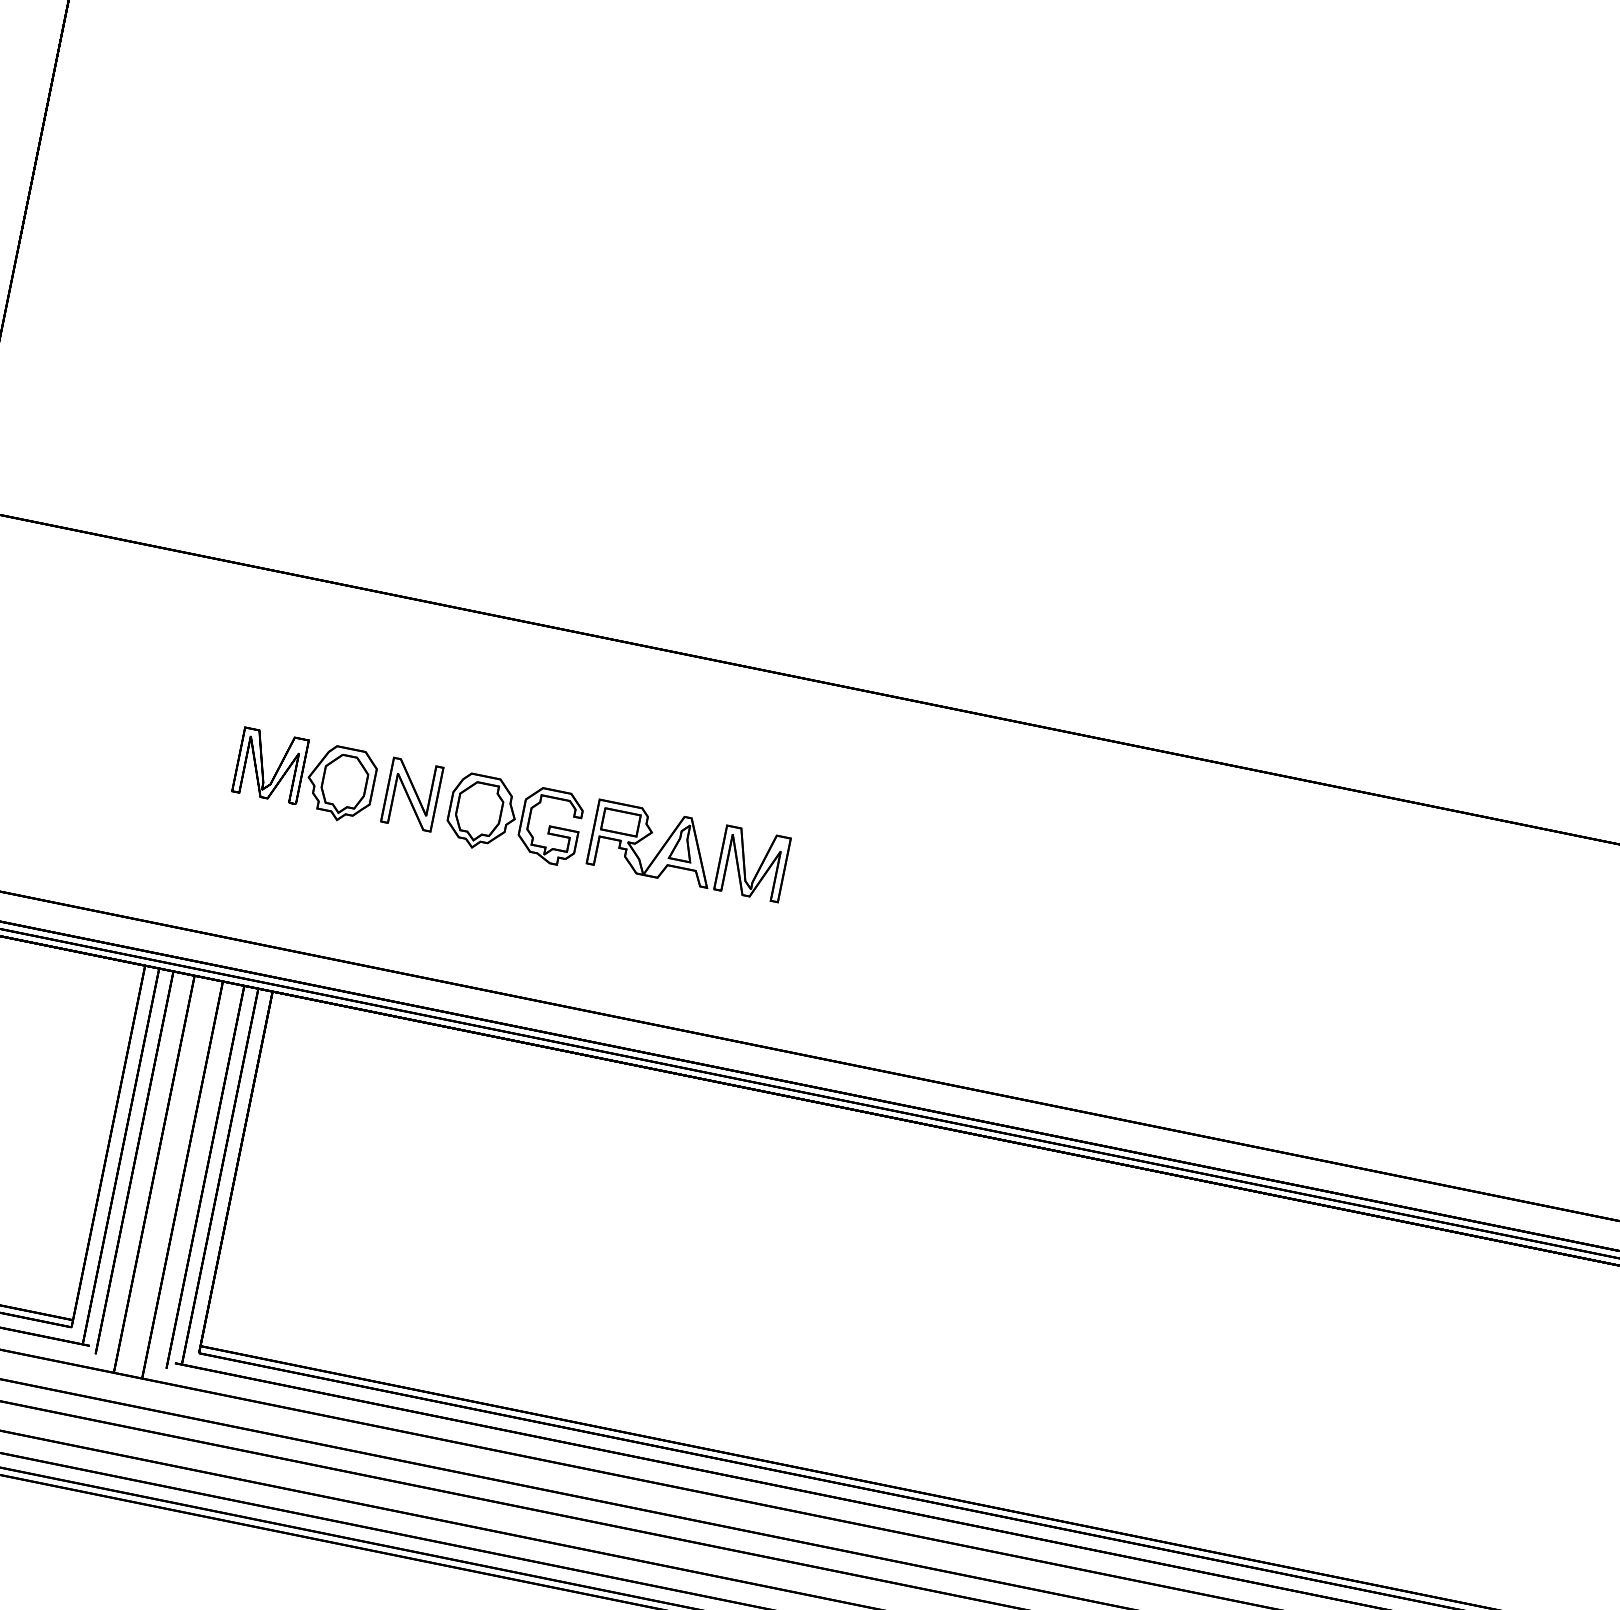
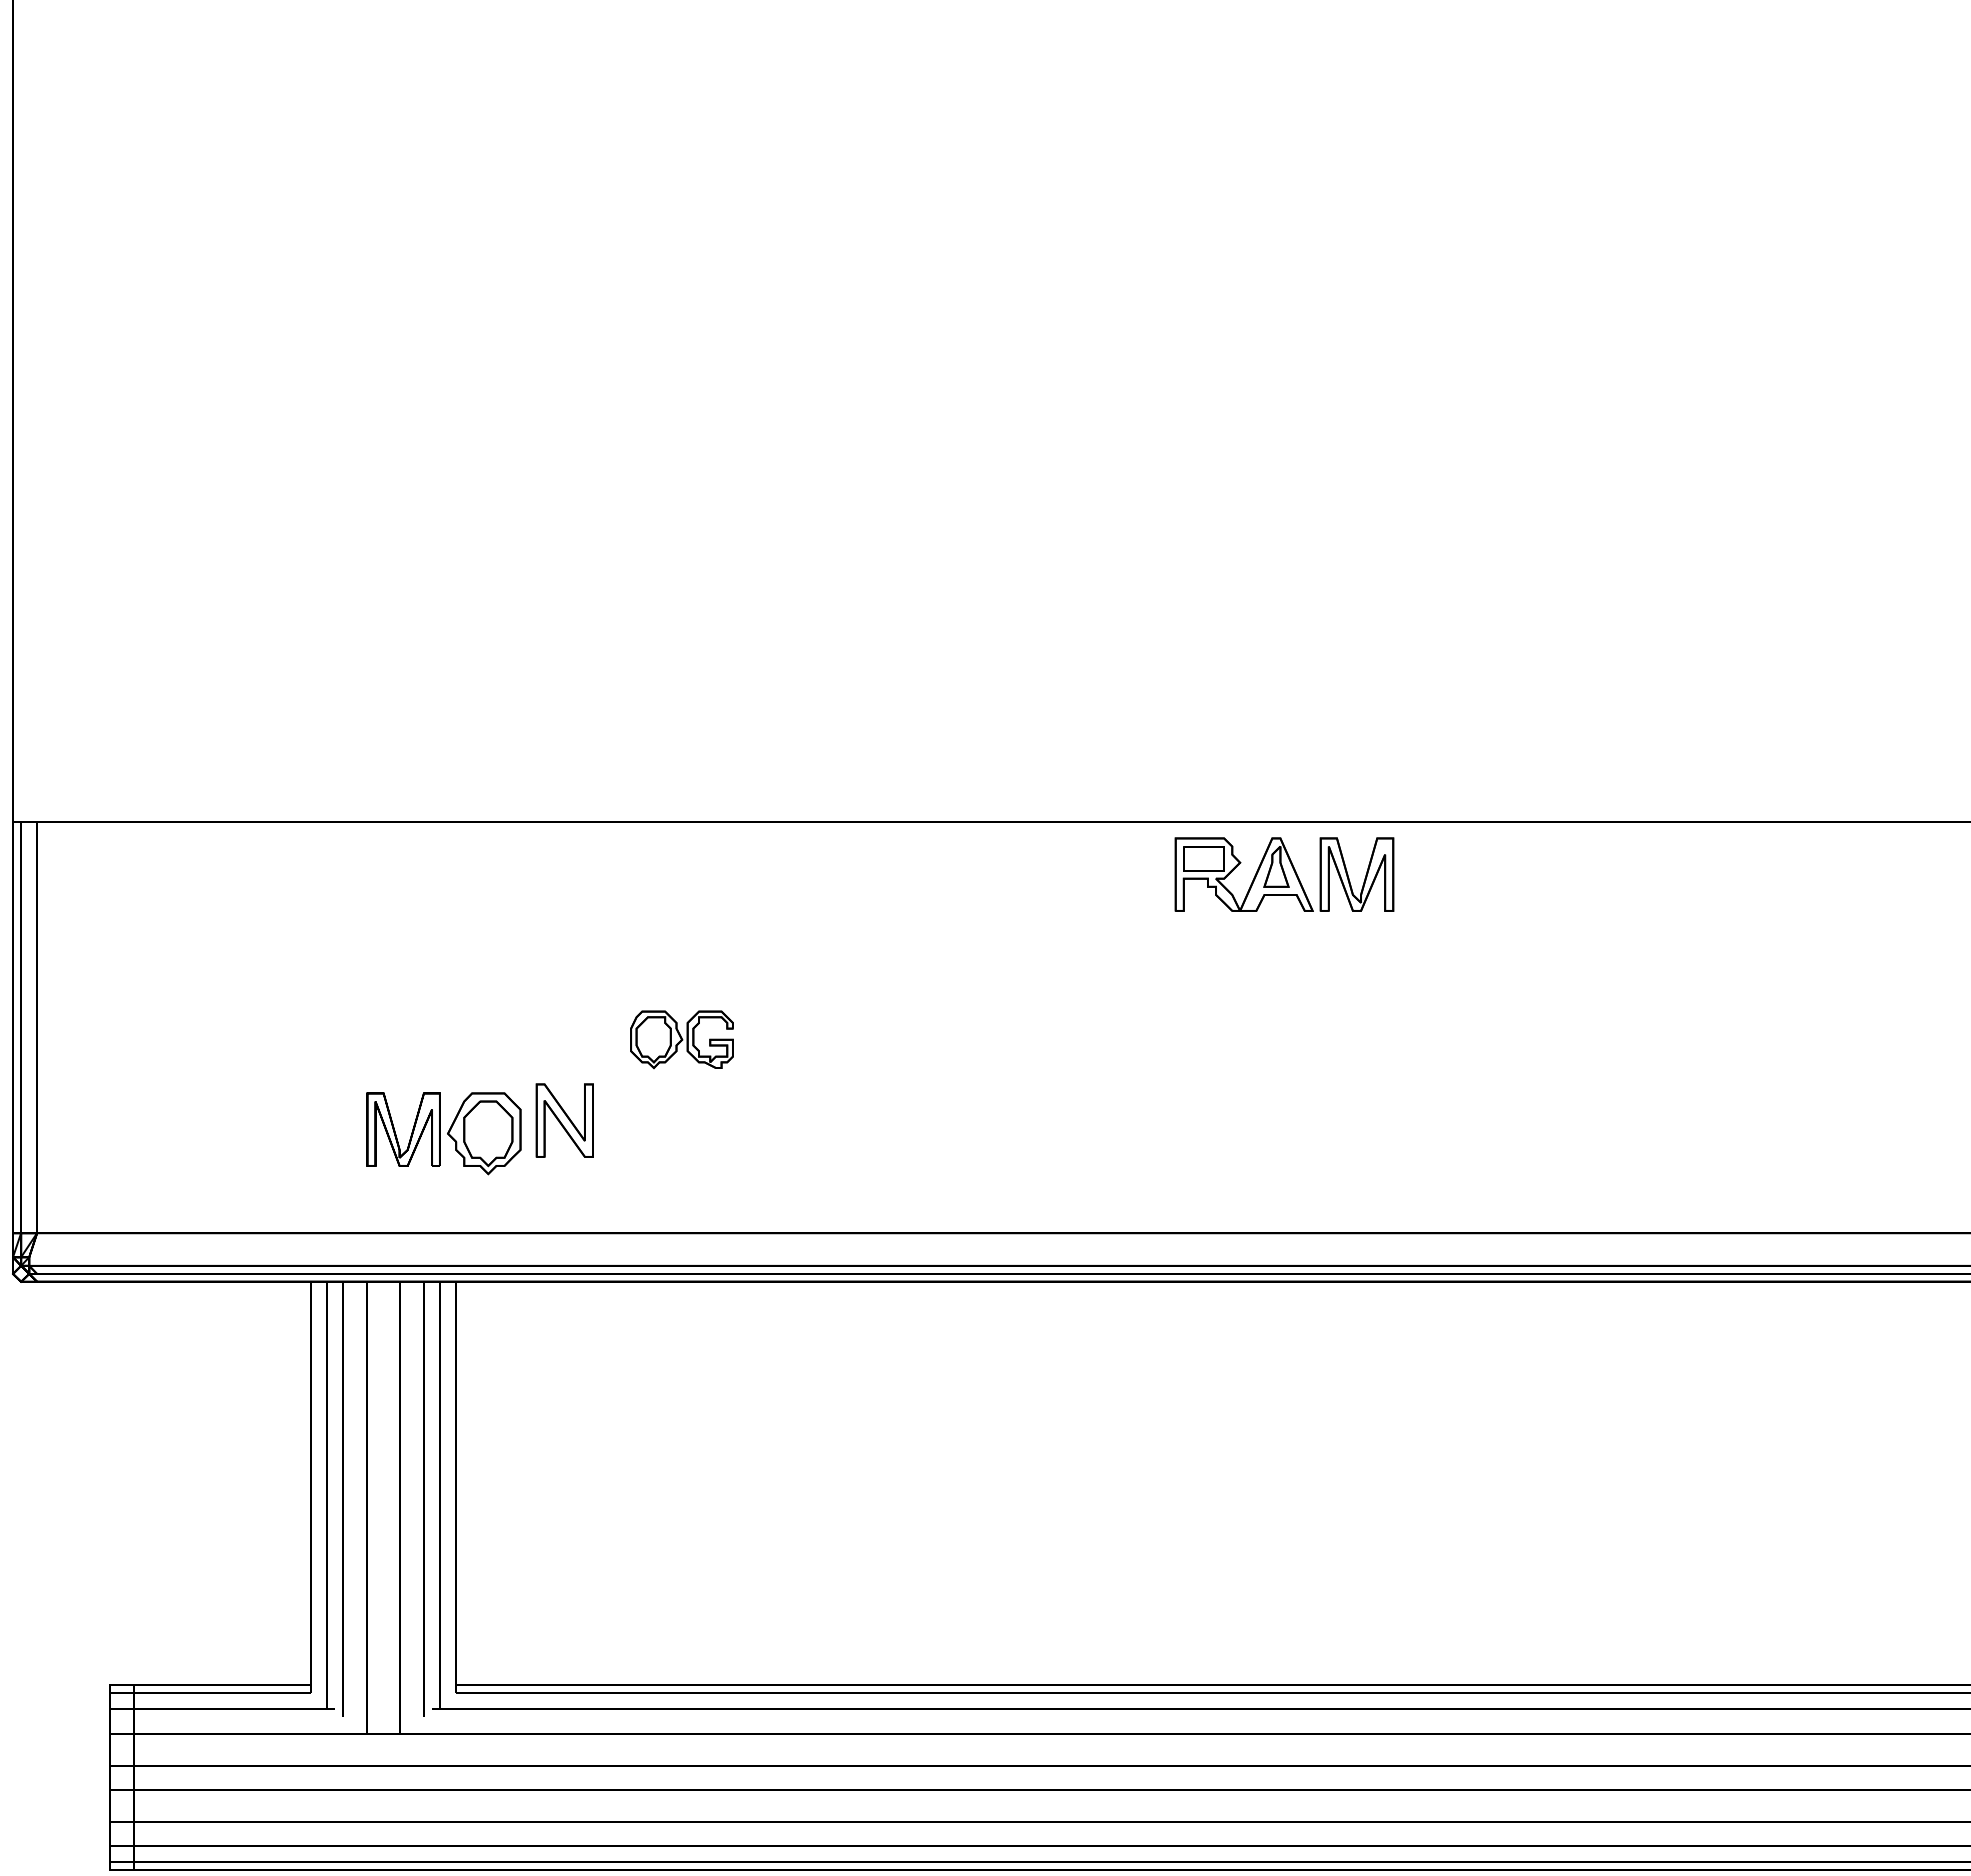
part: (304, 776) -> (443, 1133), moved
part: (411, 794) -> (564, 1120), moved
part: (514, 818) -> (681, 1039), size x0.7
part: (688, 850) -> (1284, 874), moved

